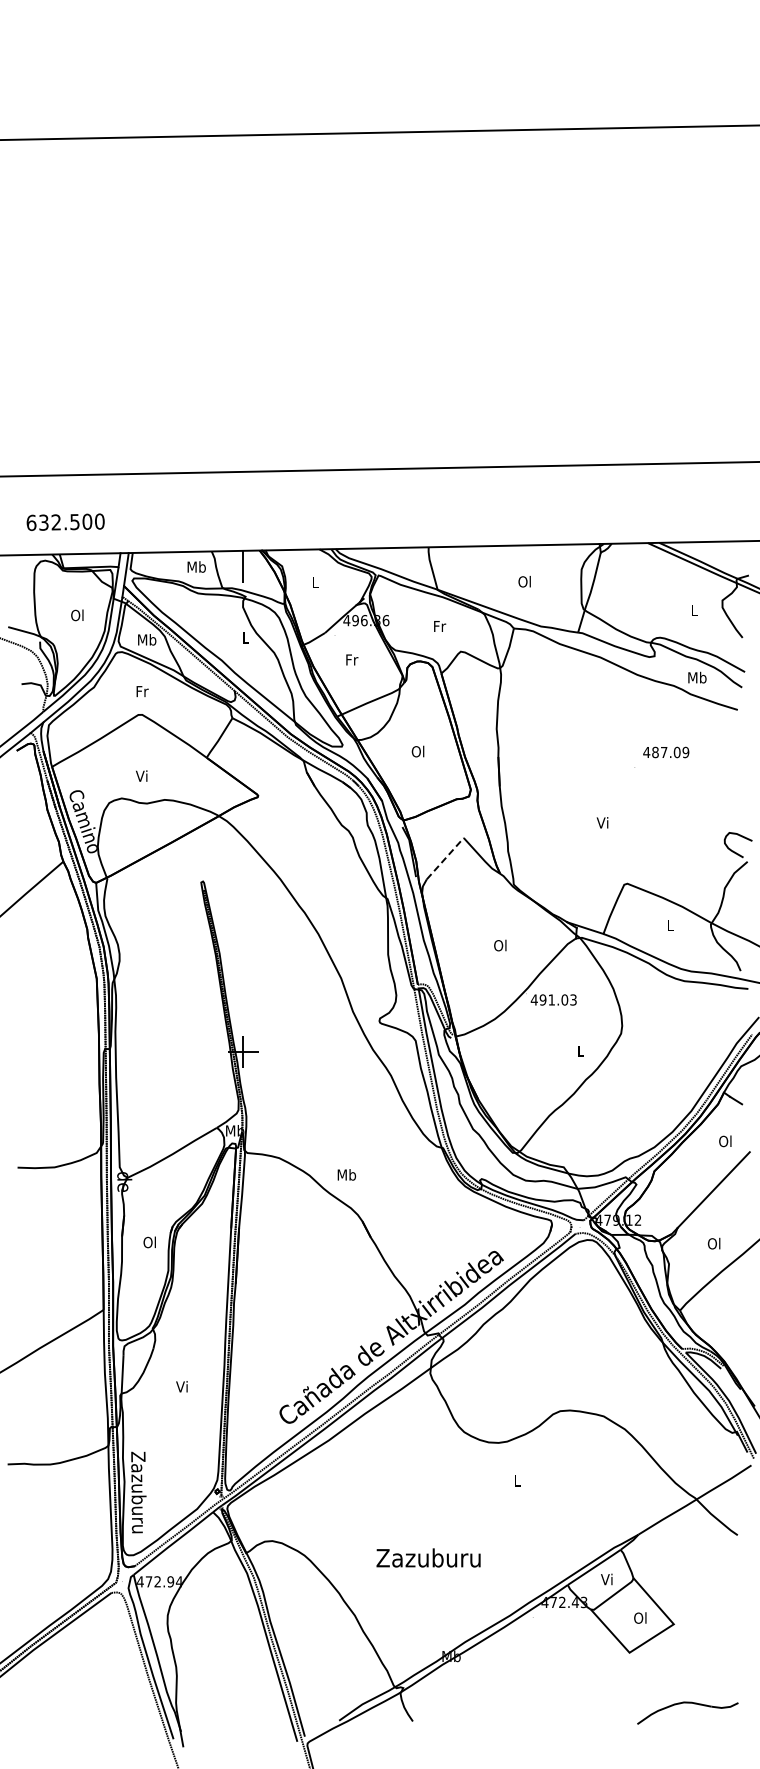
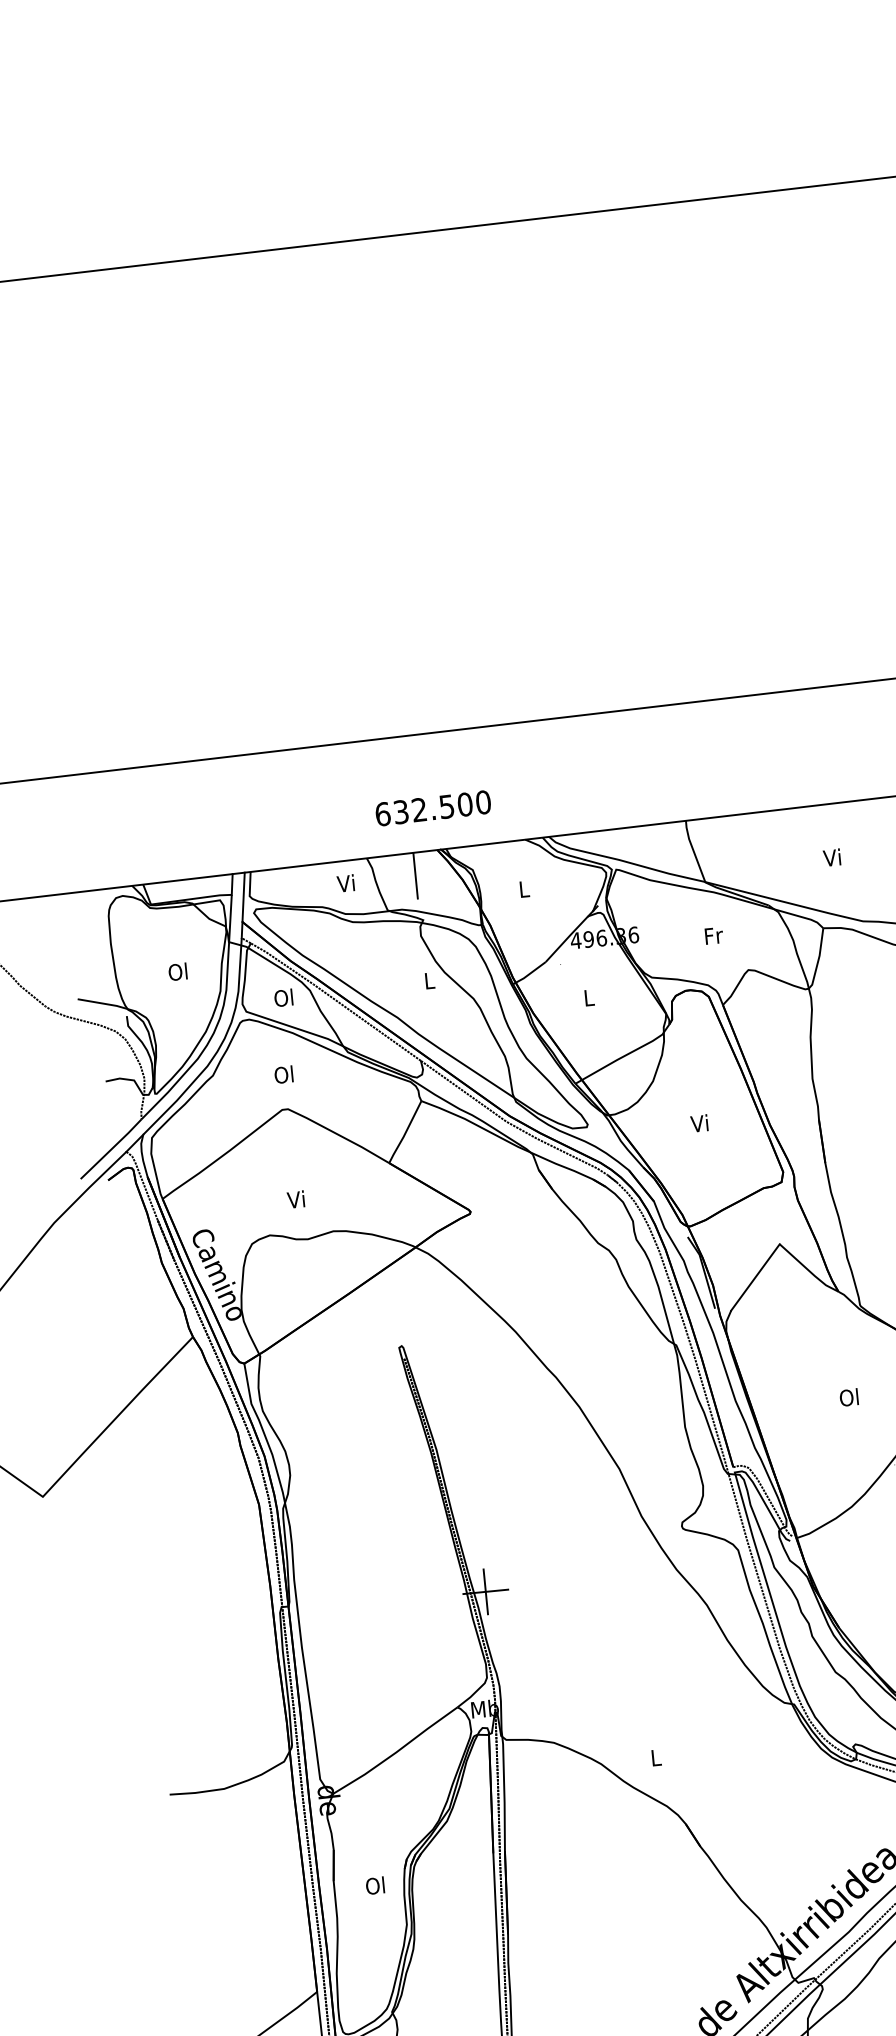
text: (65, 521) -> (432, 807), moved
text: (196, 566) -> (346, 882), Mb -> Vi
text: (524, 581) -> (832, 857), Ol -> Vi
text: (147, 639) -> (284, 997), Mb -> Ol
text: (352, 659) -> (589, 997), Fr -> L
text: (141, 691) -> (283, 1074), Fr -> Ol
text: (417, 751) -> (699, 1123), Ol -> Vi
line: (445, 858) -> (755, 1277), dashed -> solid
text: (346, 1174) -> (655, 1757), Mb -> L

